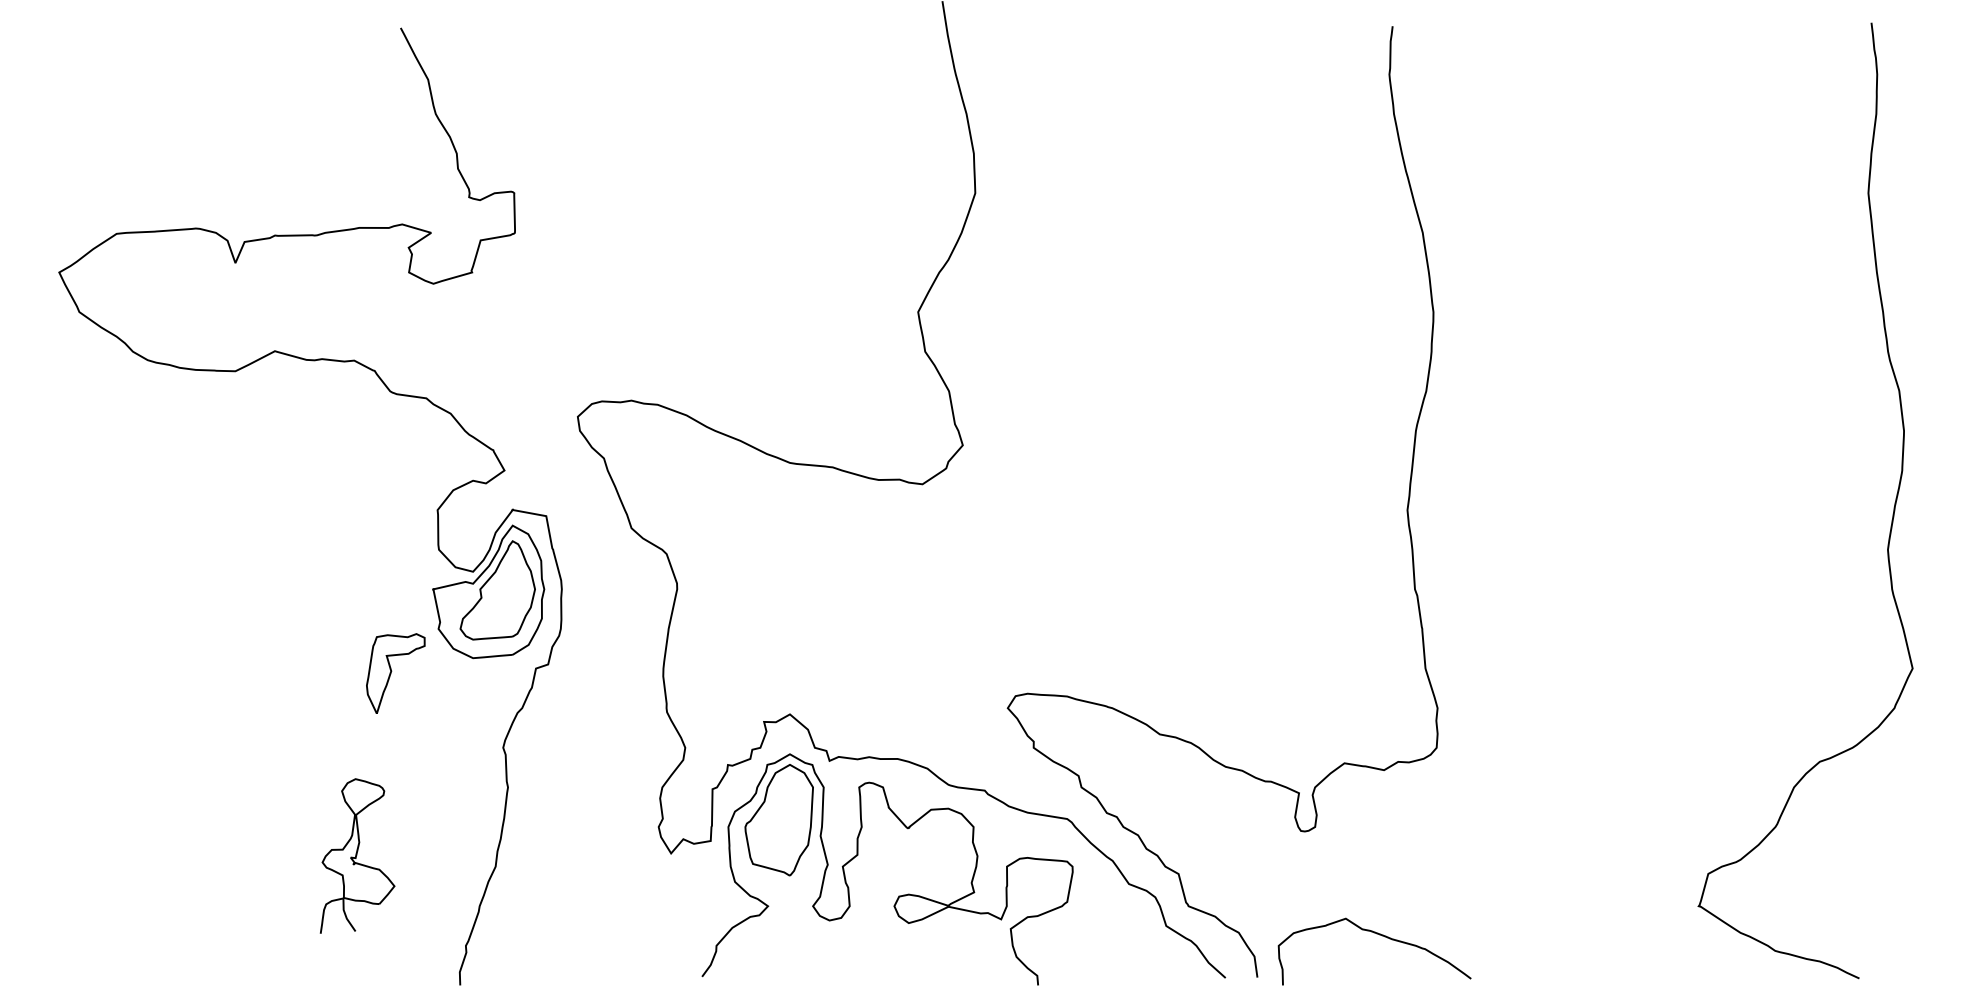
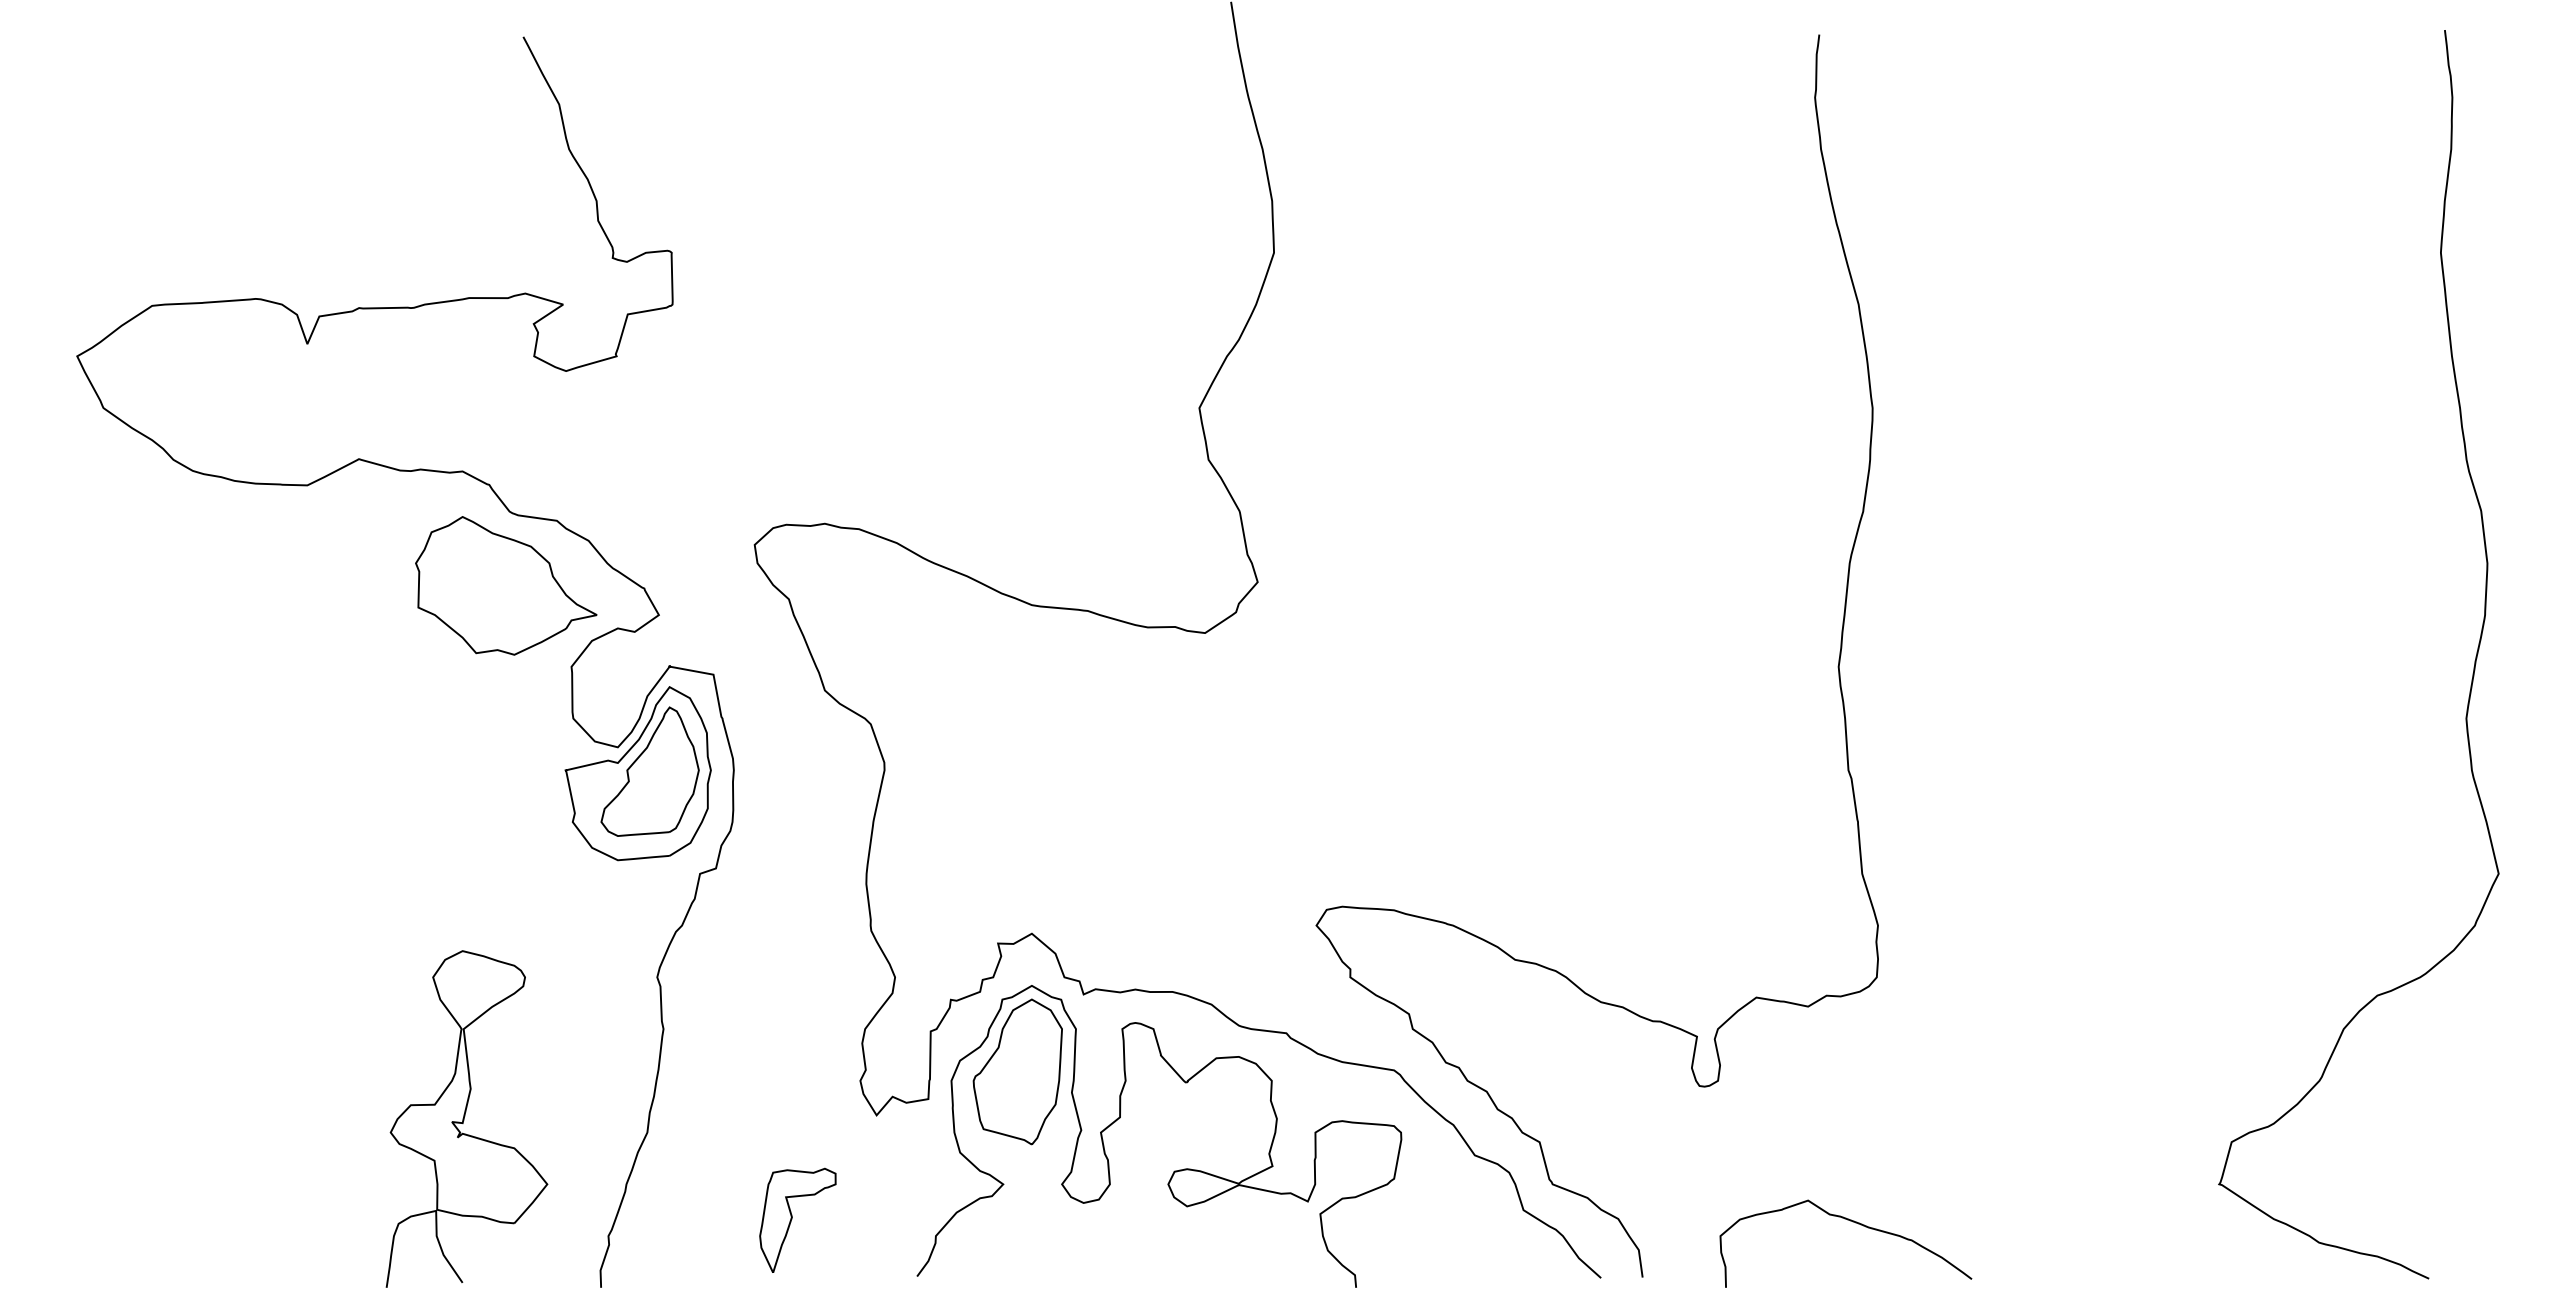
part: (387, 447) -> (506, 585), added
part: (395, 672) -> (797, 1219), moved
part: (357, 855) -> (466, 1118), size x1.67
curve: (1382, 936) -> (1855, 1223), moved

